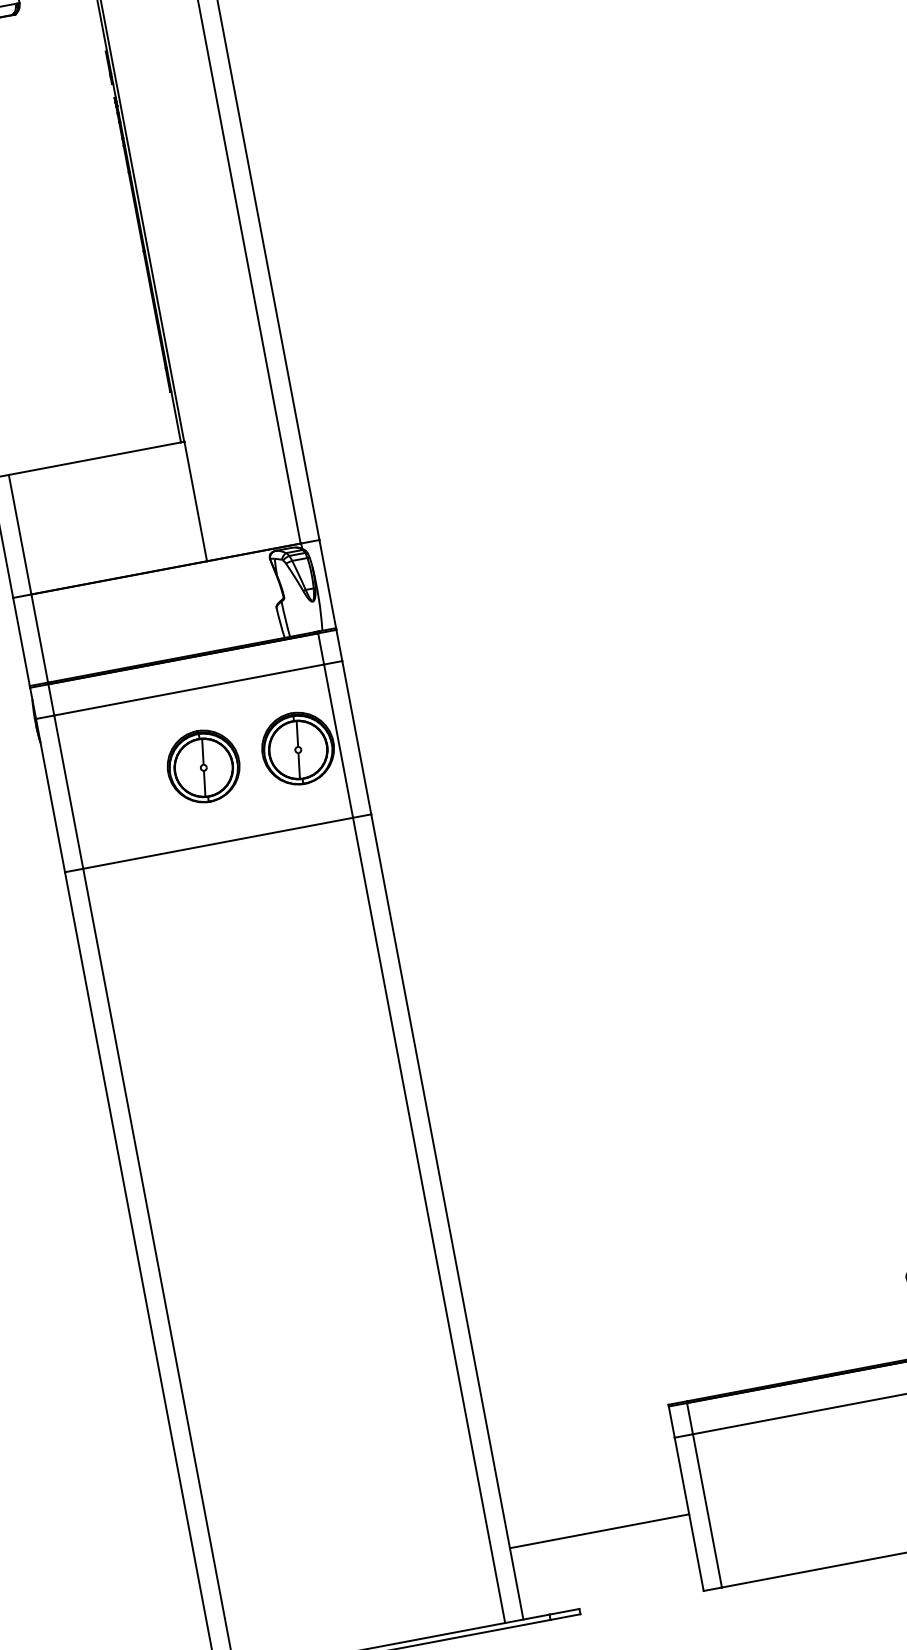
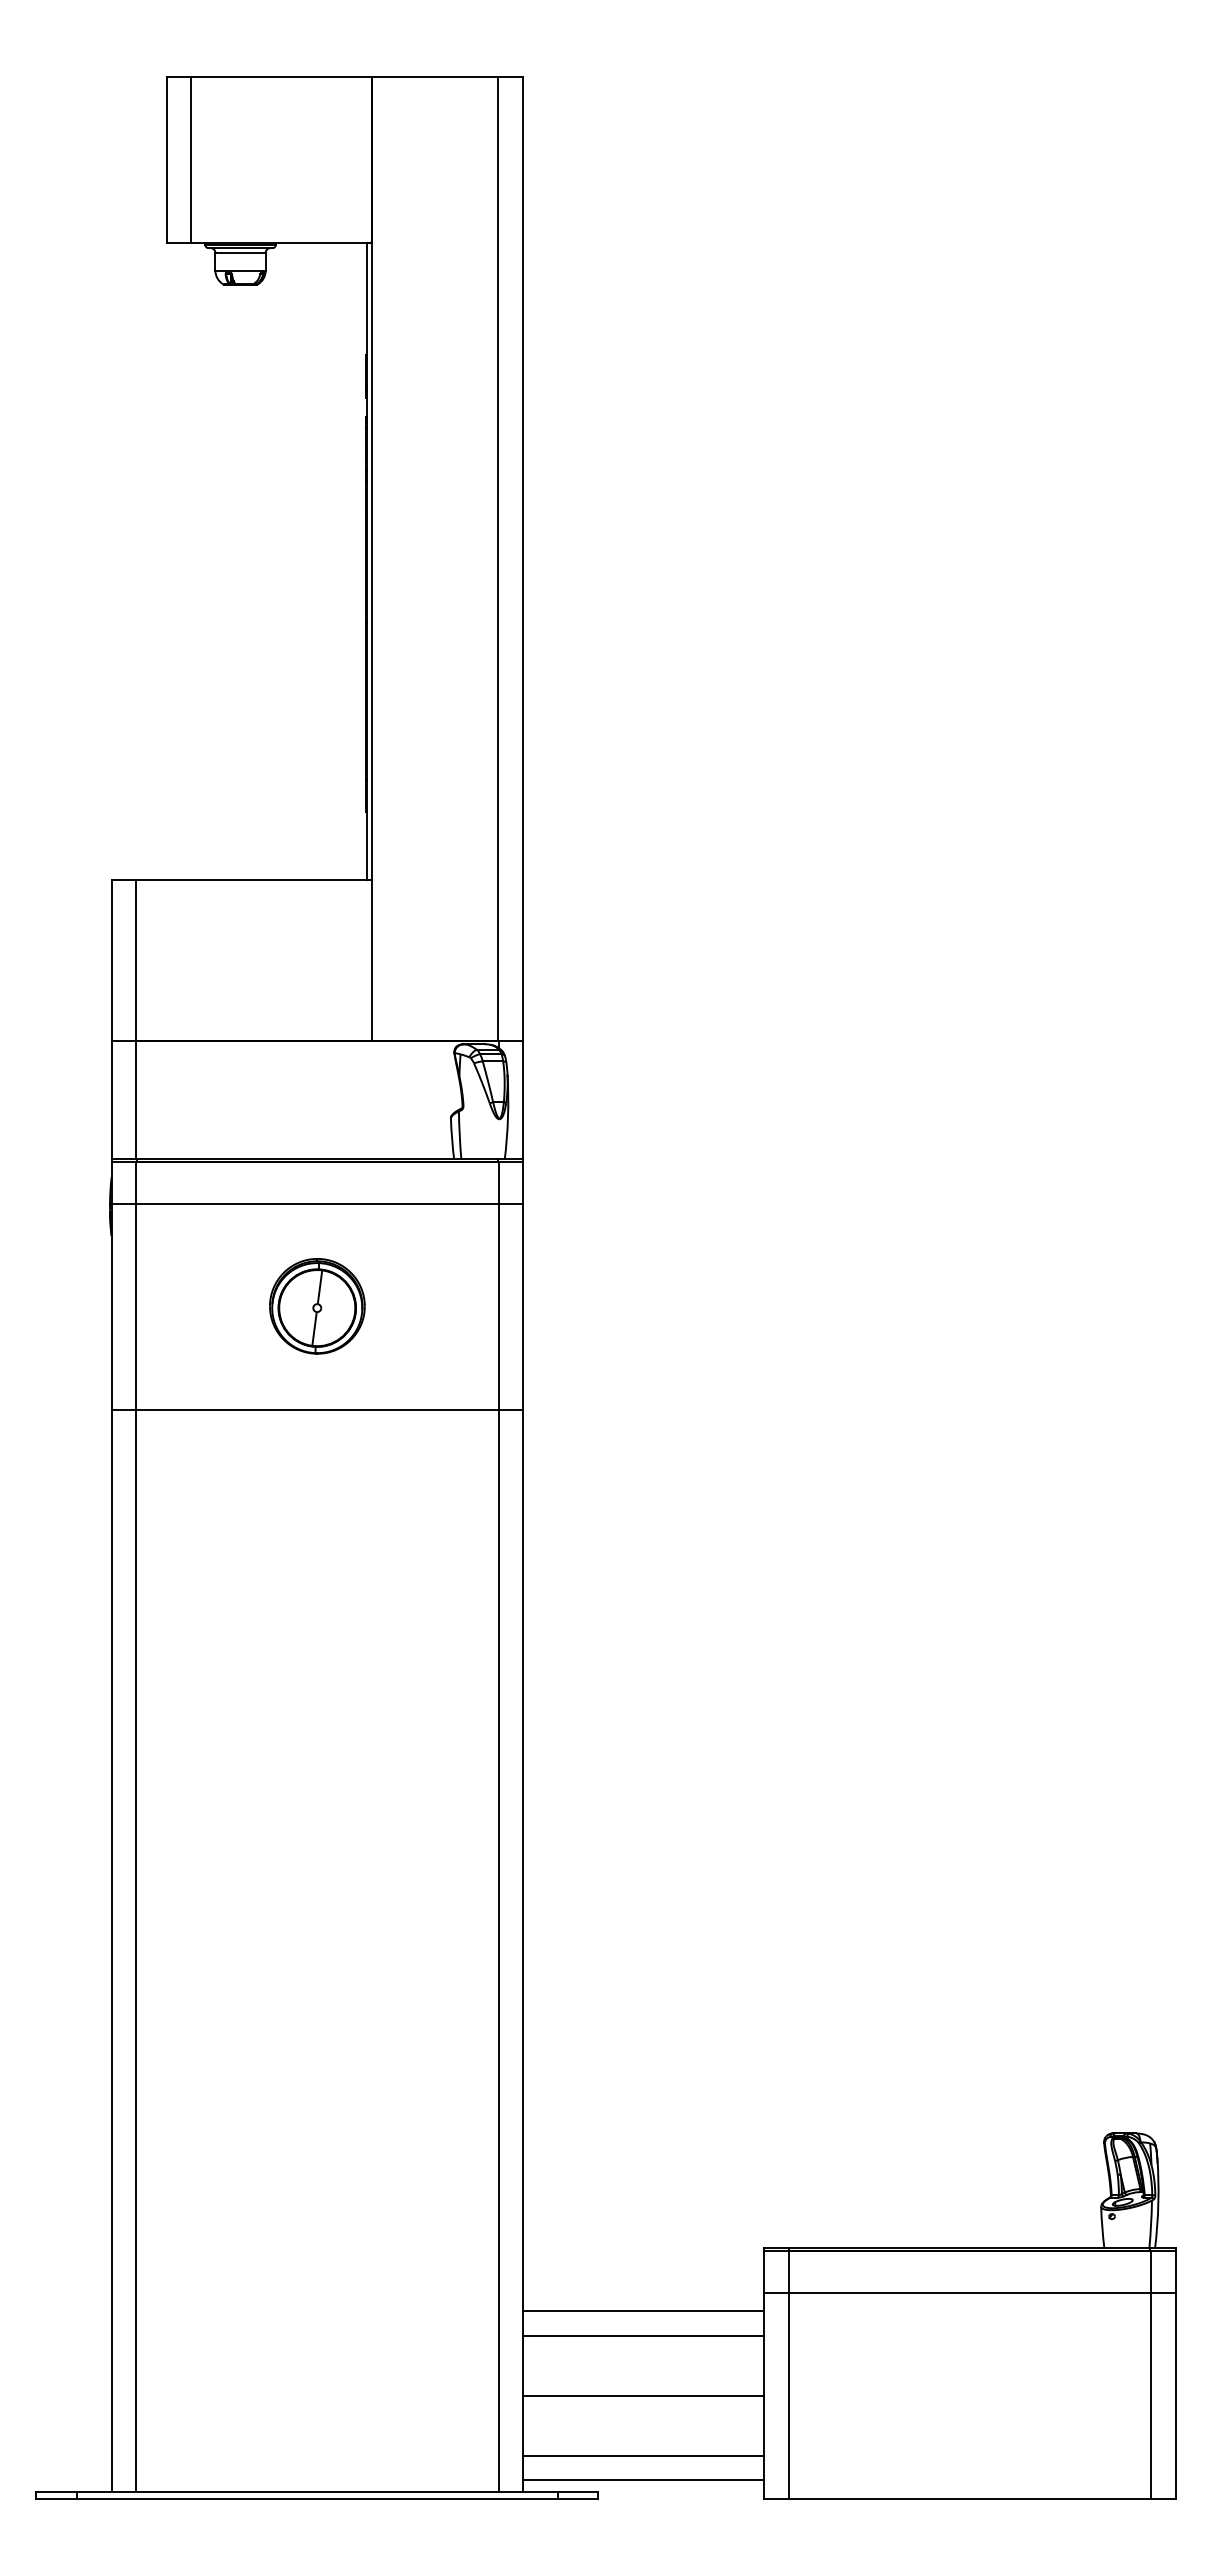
part: (298, 748) -> (444, 1306), removed
line: (587, 1468) -> (643, 2311), added
line: (591, 1486) -> (643, 2335), added
line: (607, 1575) -> (643, 2455), added
line: (611, 1593) -> (643, 2479), added

